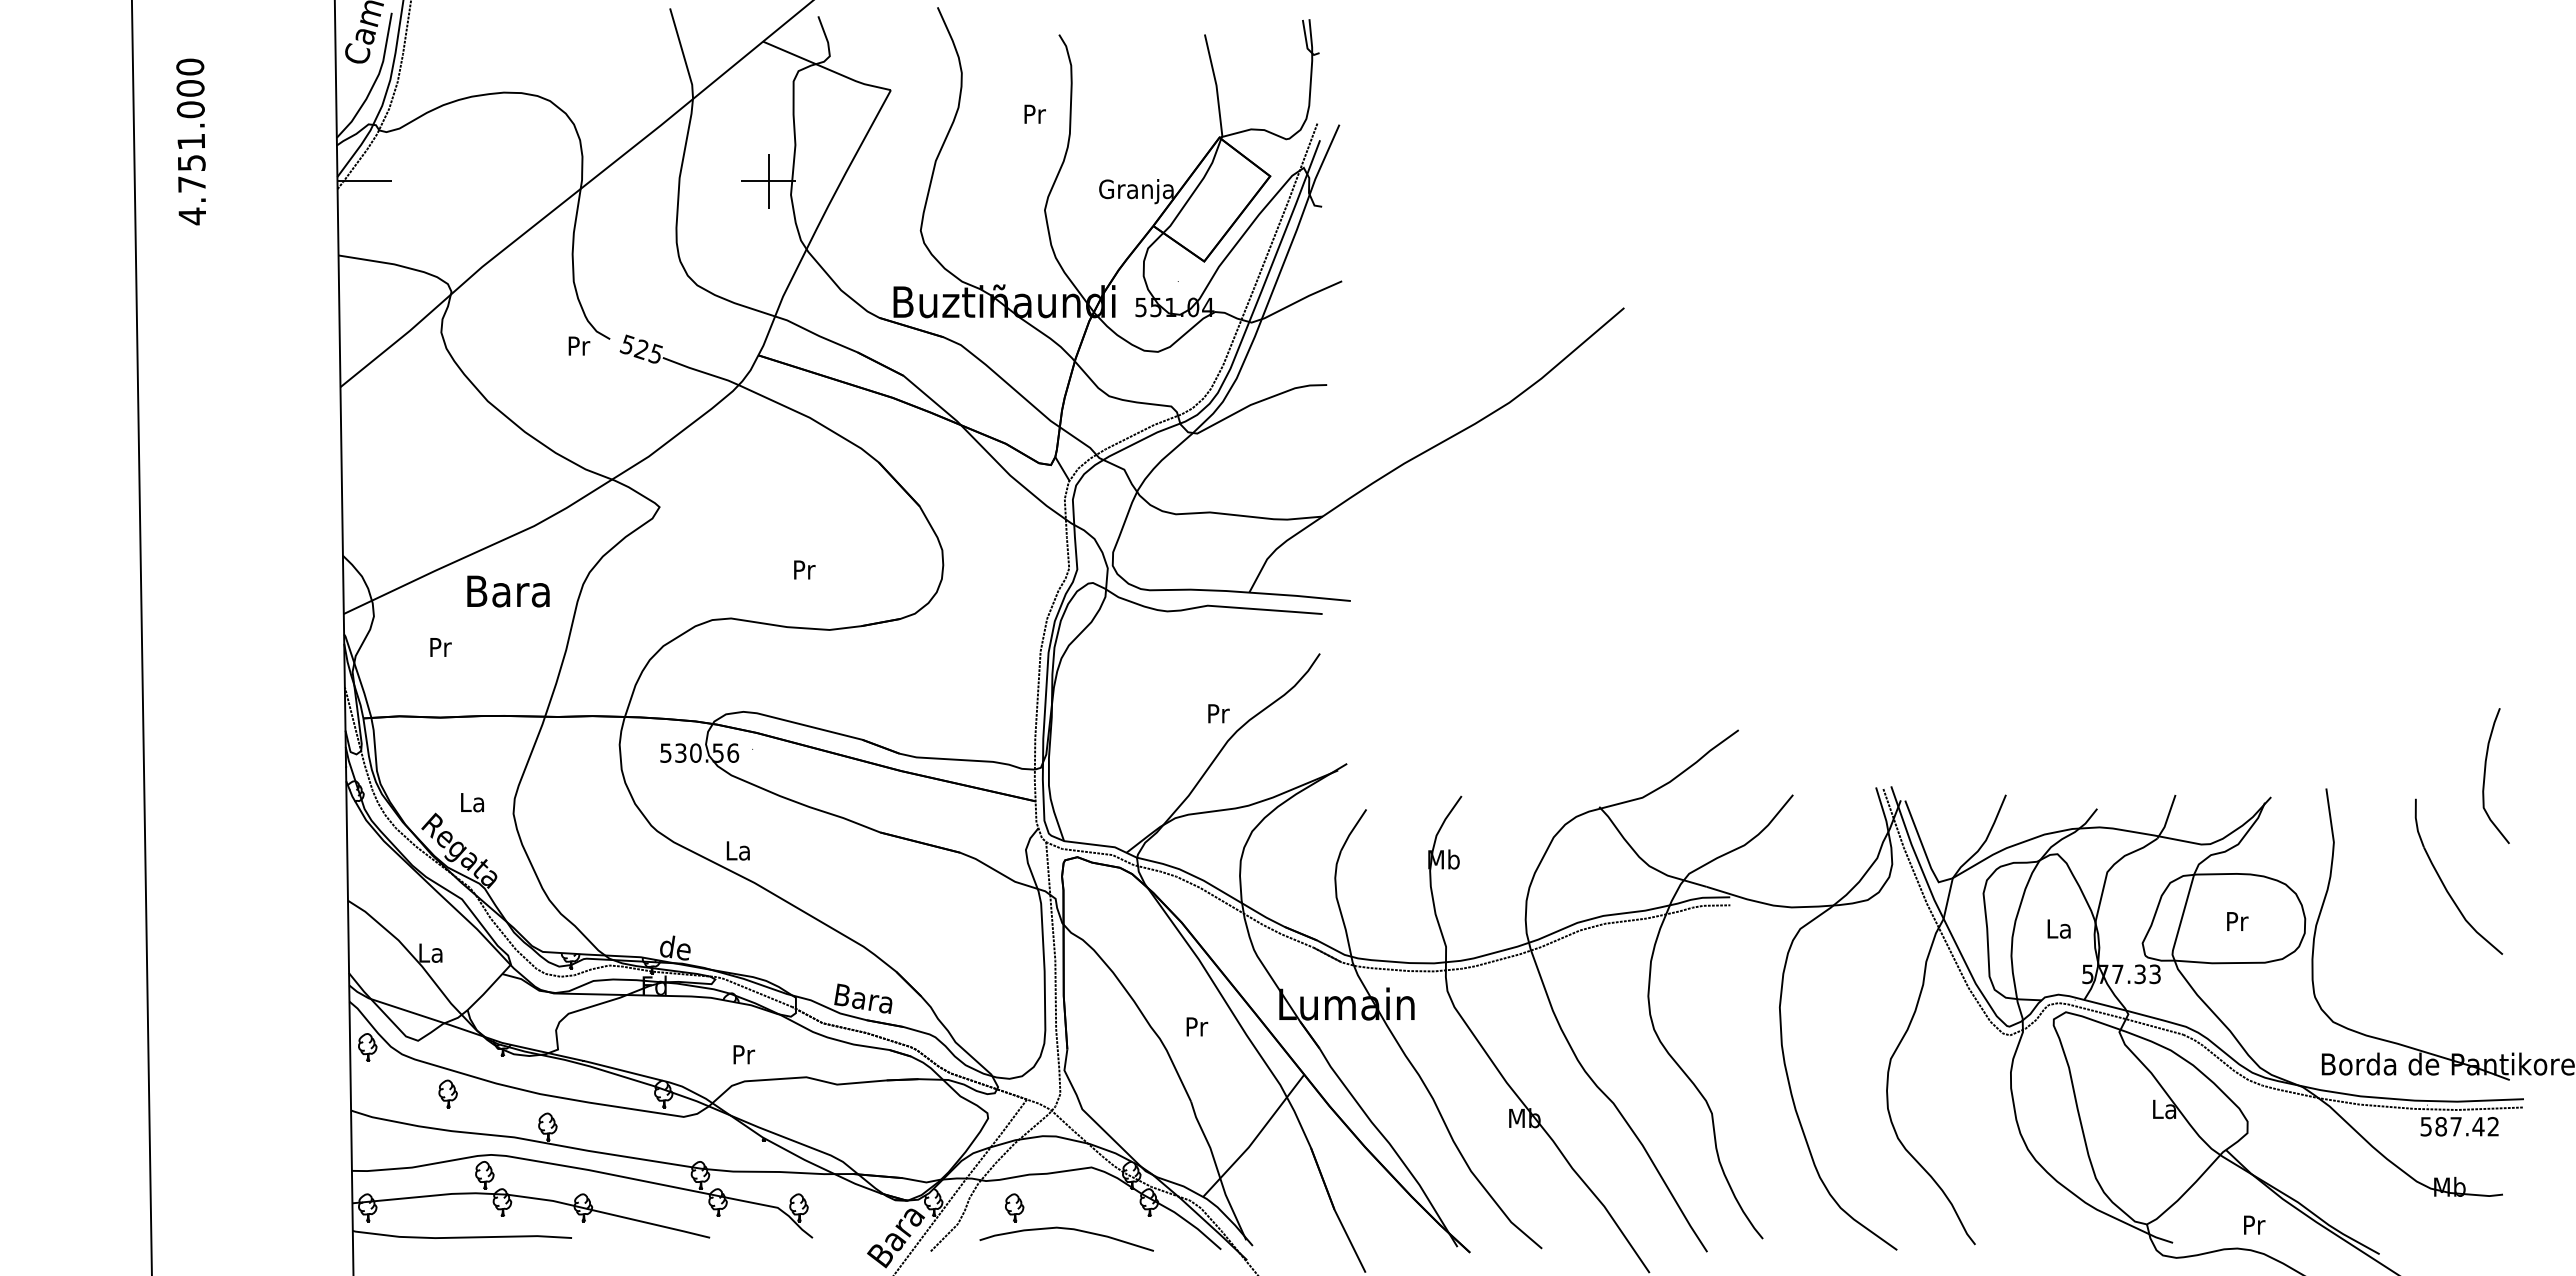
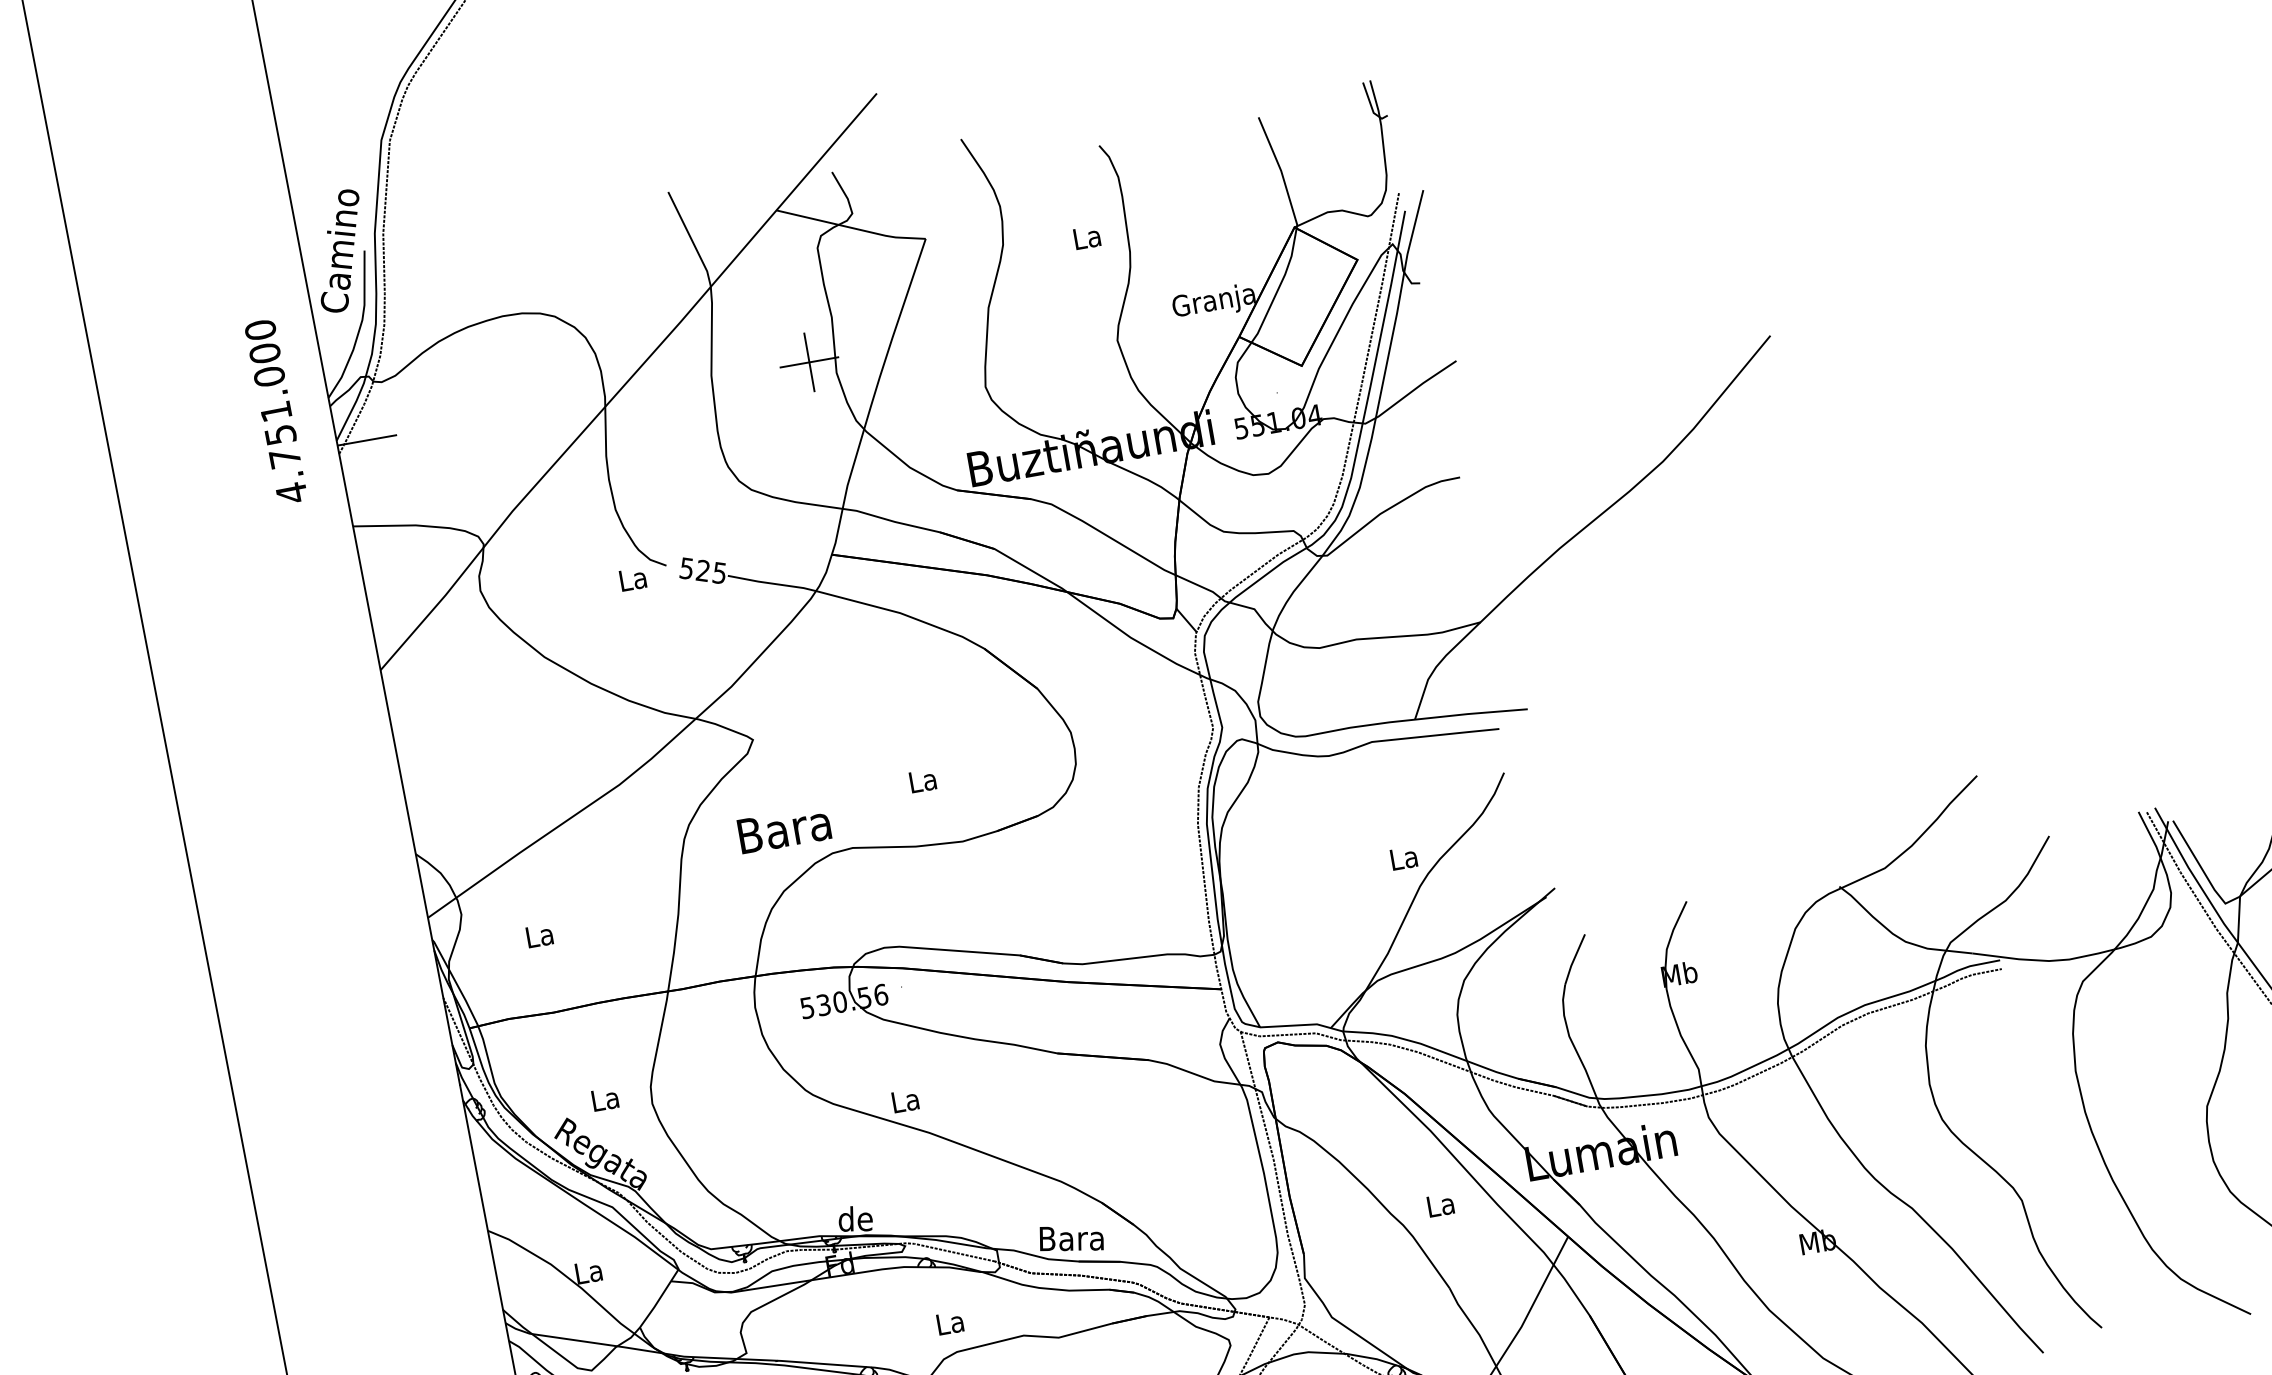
text: (1033, 114) -> (1086, 237), Pr -> La
text: (190, 141) -> (275, 411), moved
text: (578, 345) -> (633, 578), Pr -> La
text: (803, 569) -> (922, 780), Pr -> La
text: (508, 591) -> (784, 829), moved
text: (439, 647) -> (539, 936), Pr -> La
text: (1217, 713) -> (1403, 858), Pr -> La
text: (1196, 1026) -> (1440, 1204), Pr -> La
text: (743, 1054) -> (950, 1322), Pr -> La

